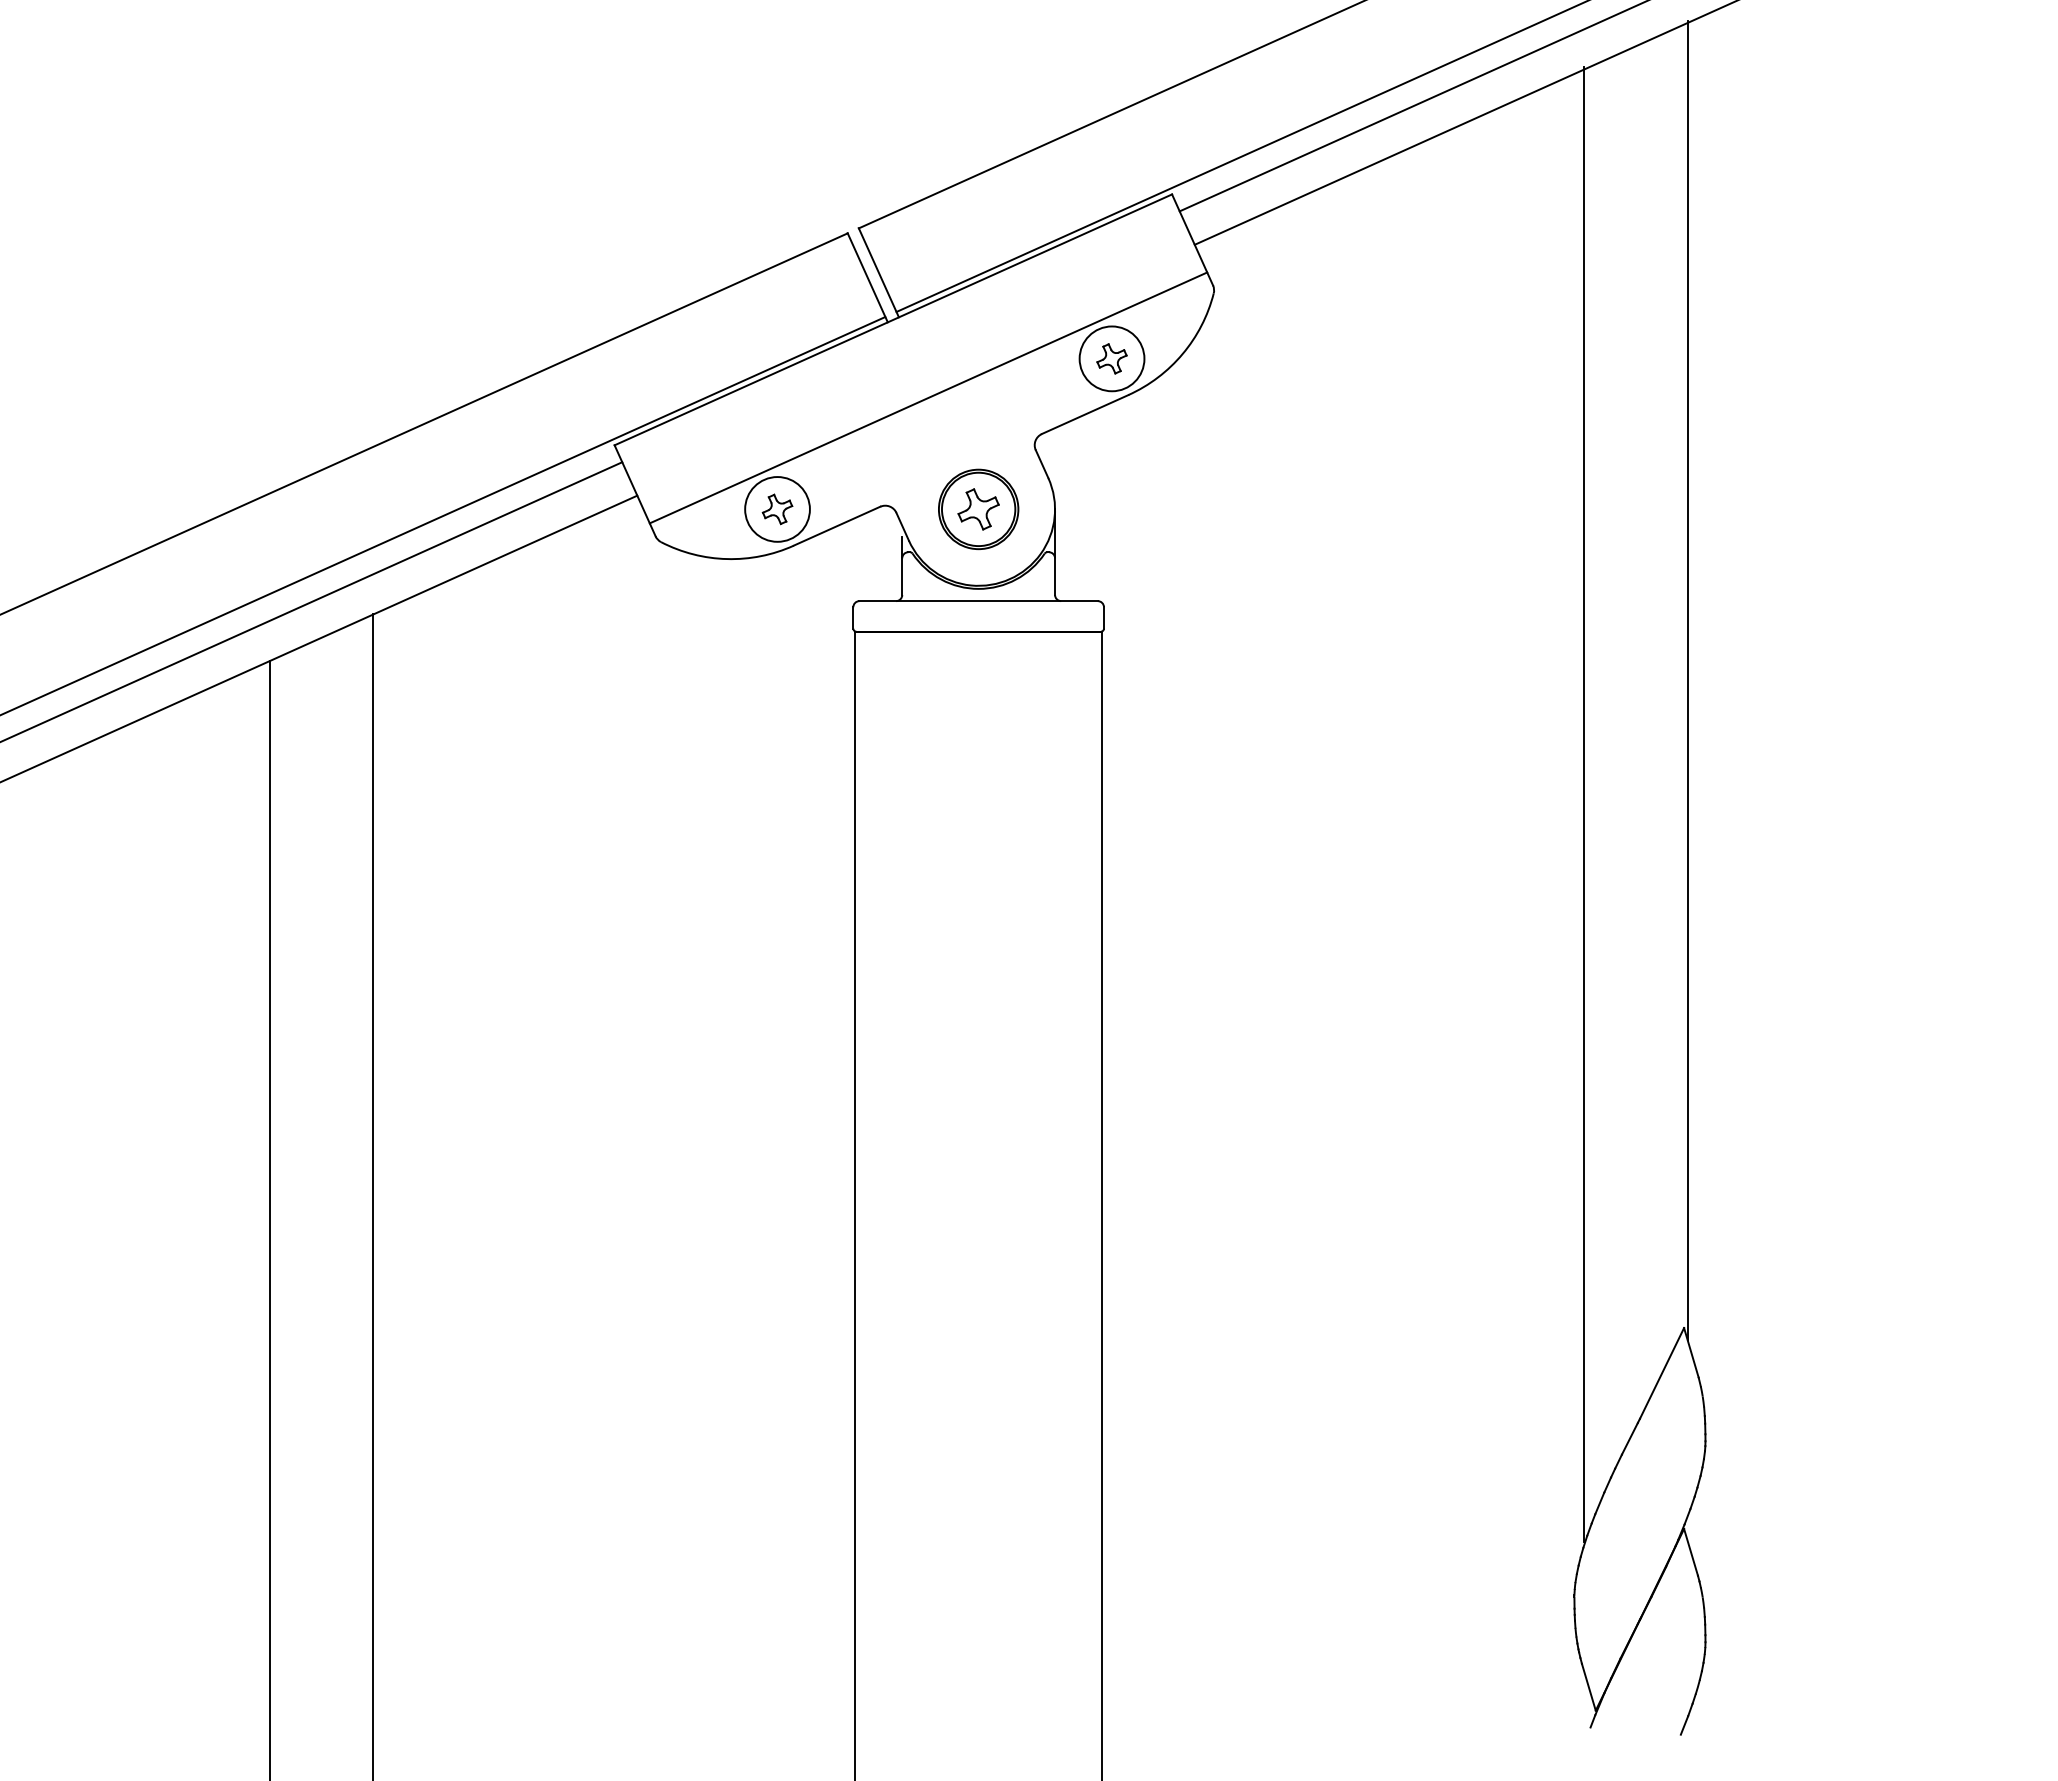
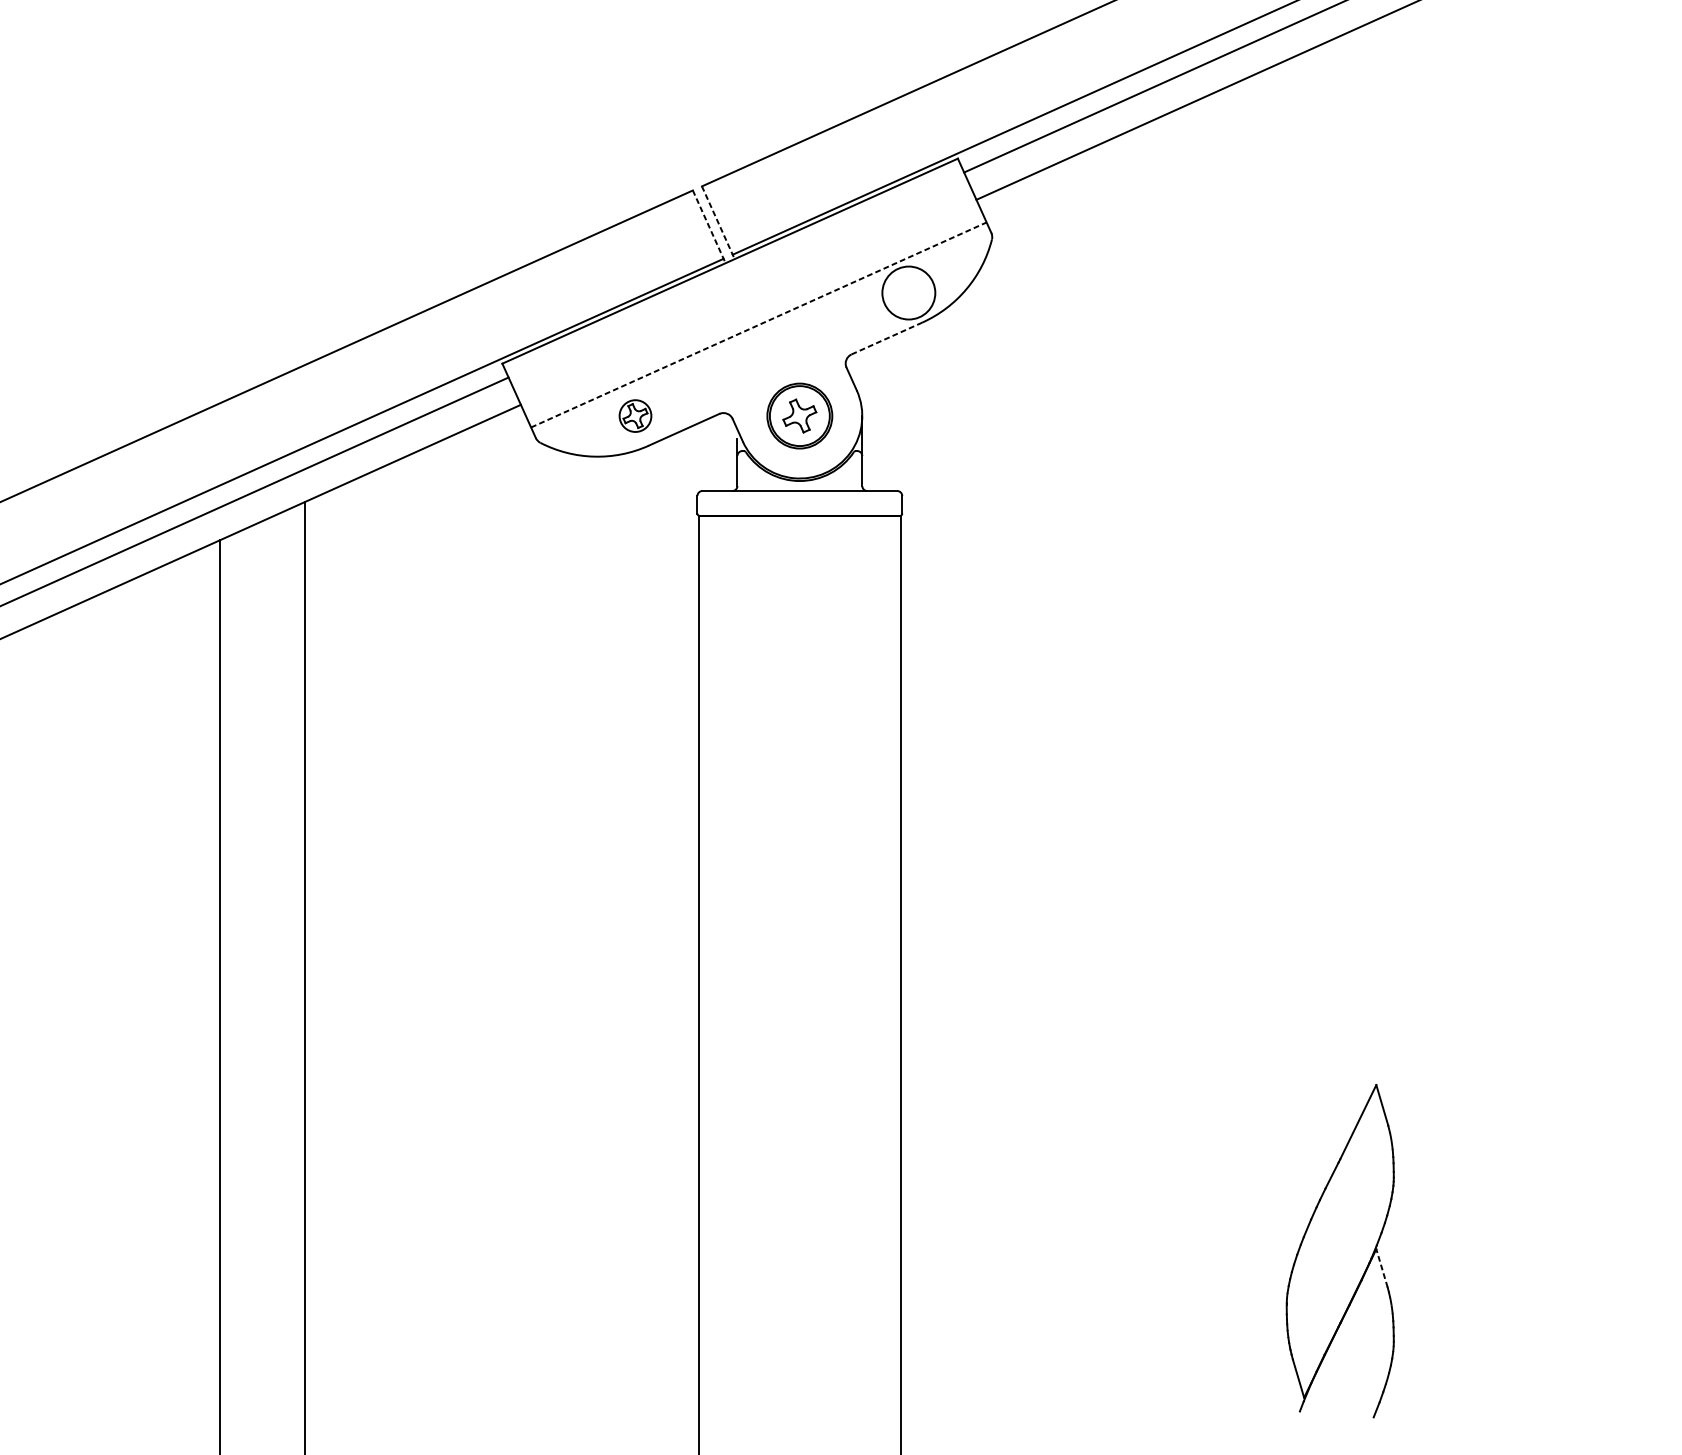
line: (878, 272) -> (718, 222), solid -> dashed
line: (867, 277) -> (709, 226), solid -> dashed
part: (1111, 358) -> (908, 292), removed
line: (928, 397) -> (758, 324), solid -> dashed
line: (1085, 414) -> (887, 338), solid -> dashed
circle: (777, 509) -> (635, 416), size x0.6
line: (1687, 680) -> (1379, 555), removed
line: (1583, 804) -> (1294, 657), removed
line: (1690, 1551) -> (1381, 1267), solid -> dashed

